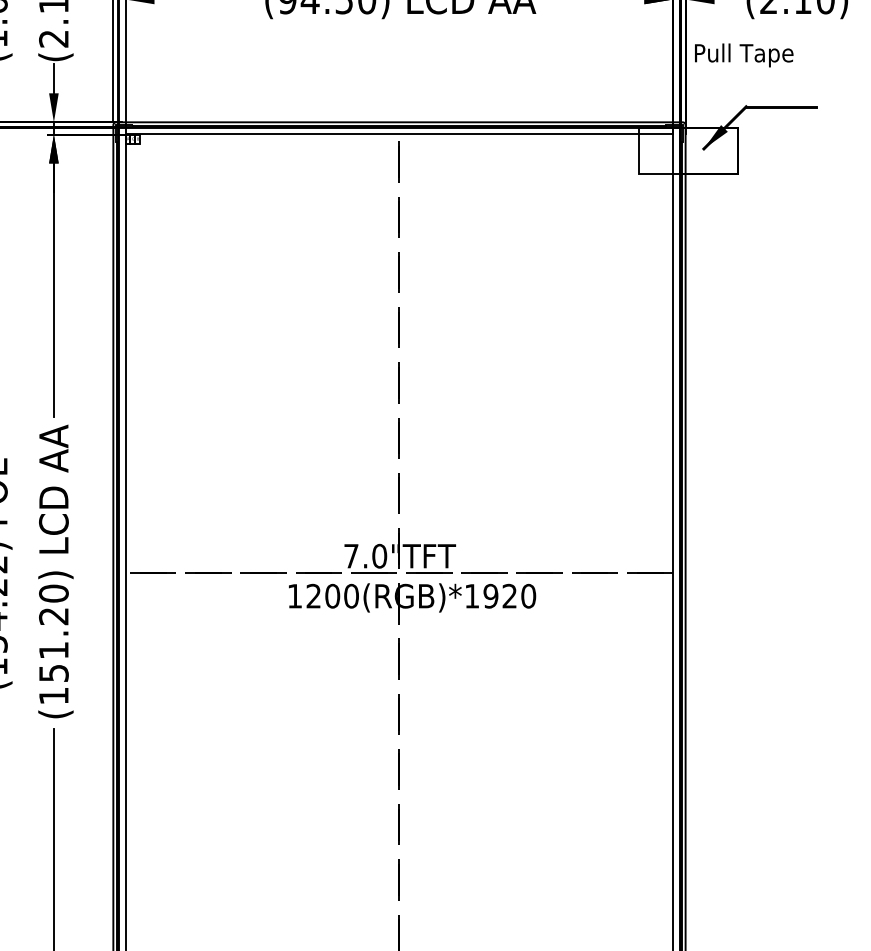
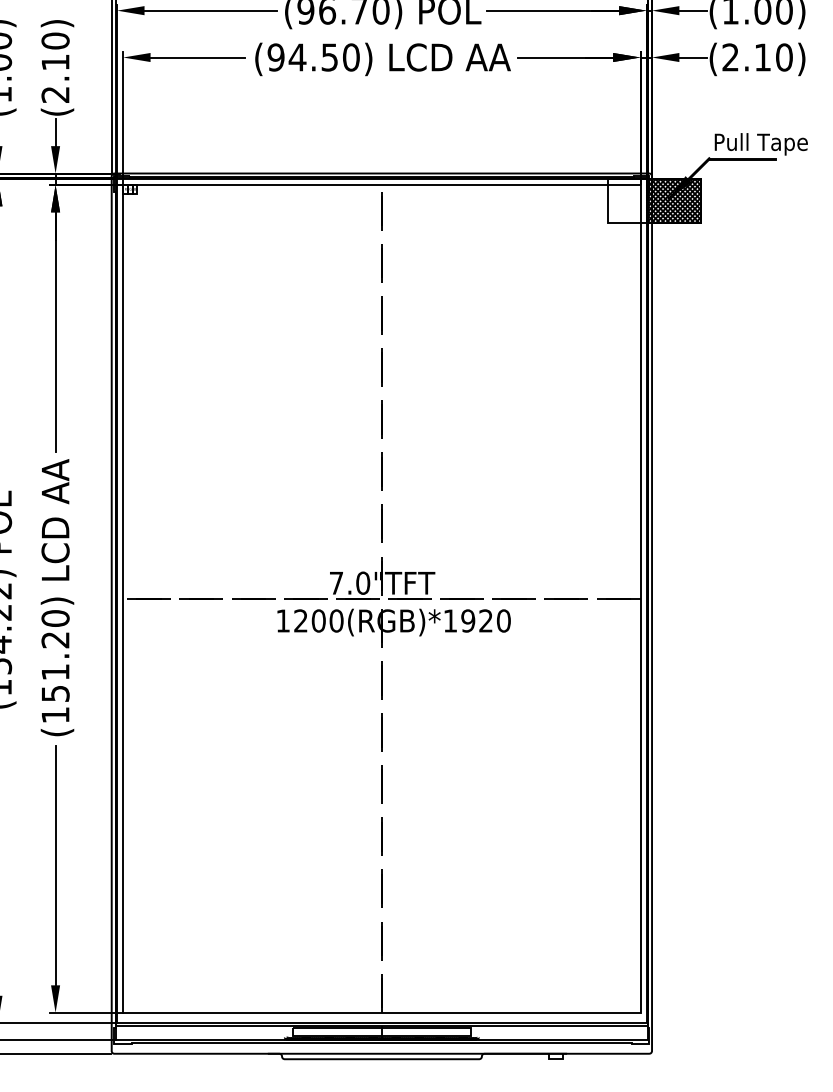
text: (743, 55) -> (760, 144), moved
hatch: (708, 150) -> (673, 200), added

